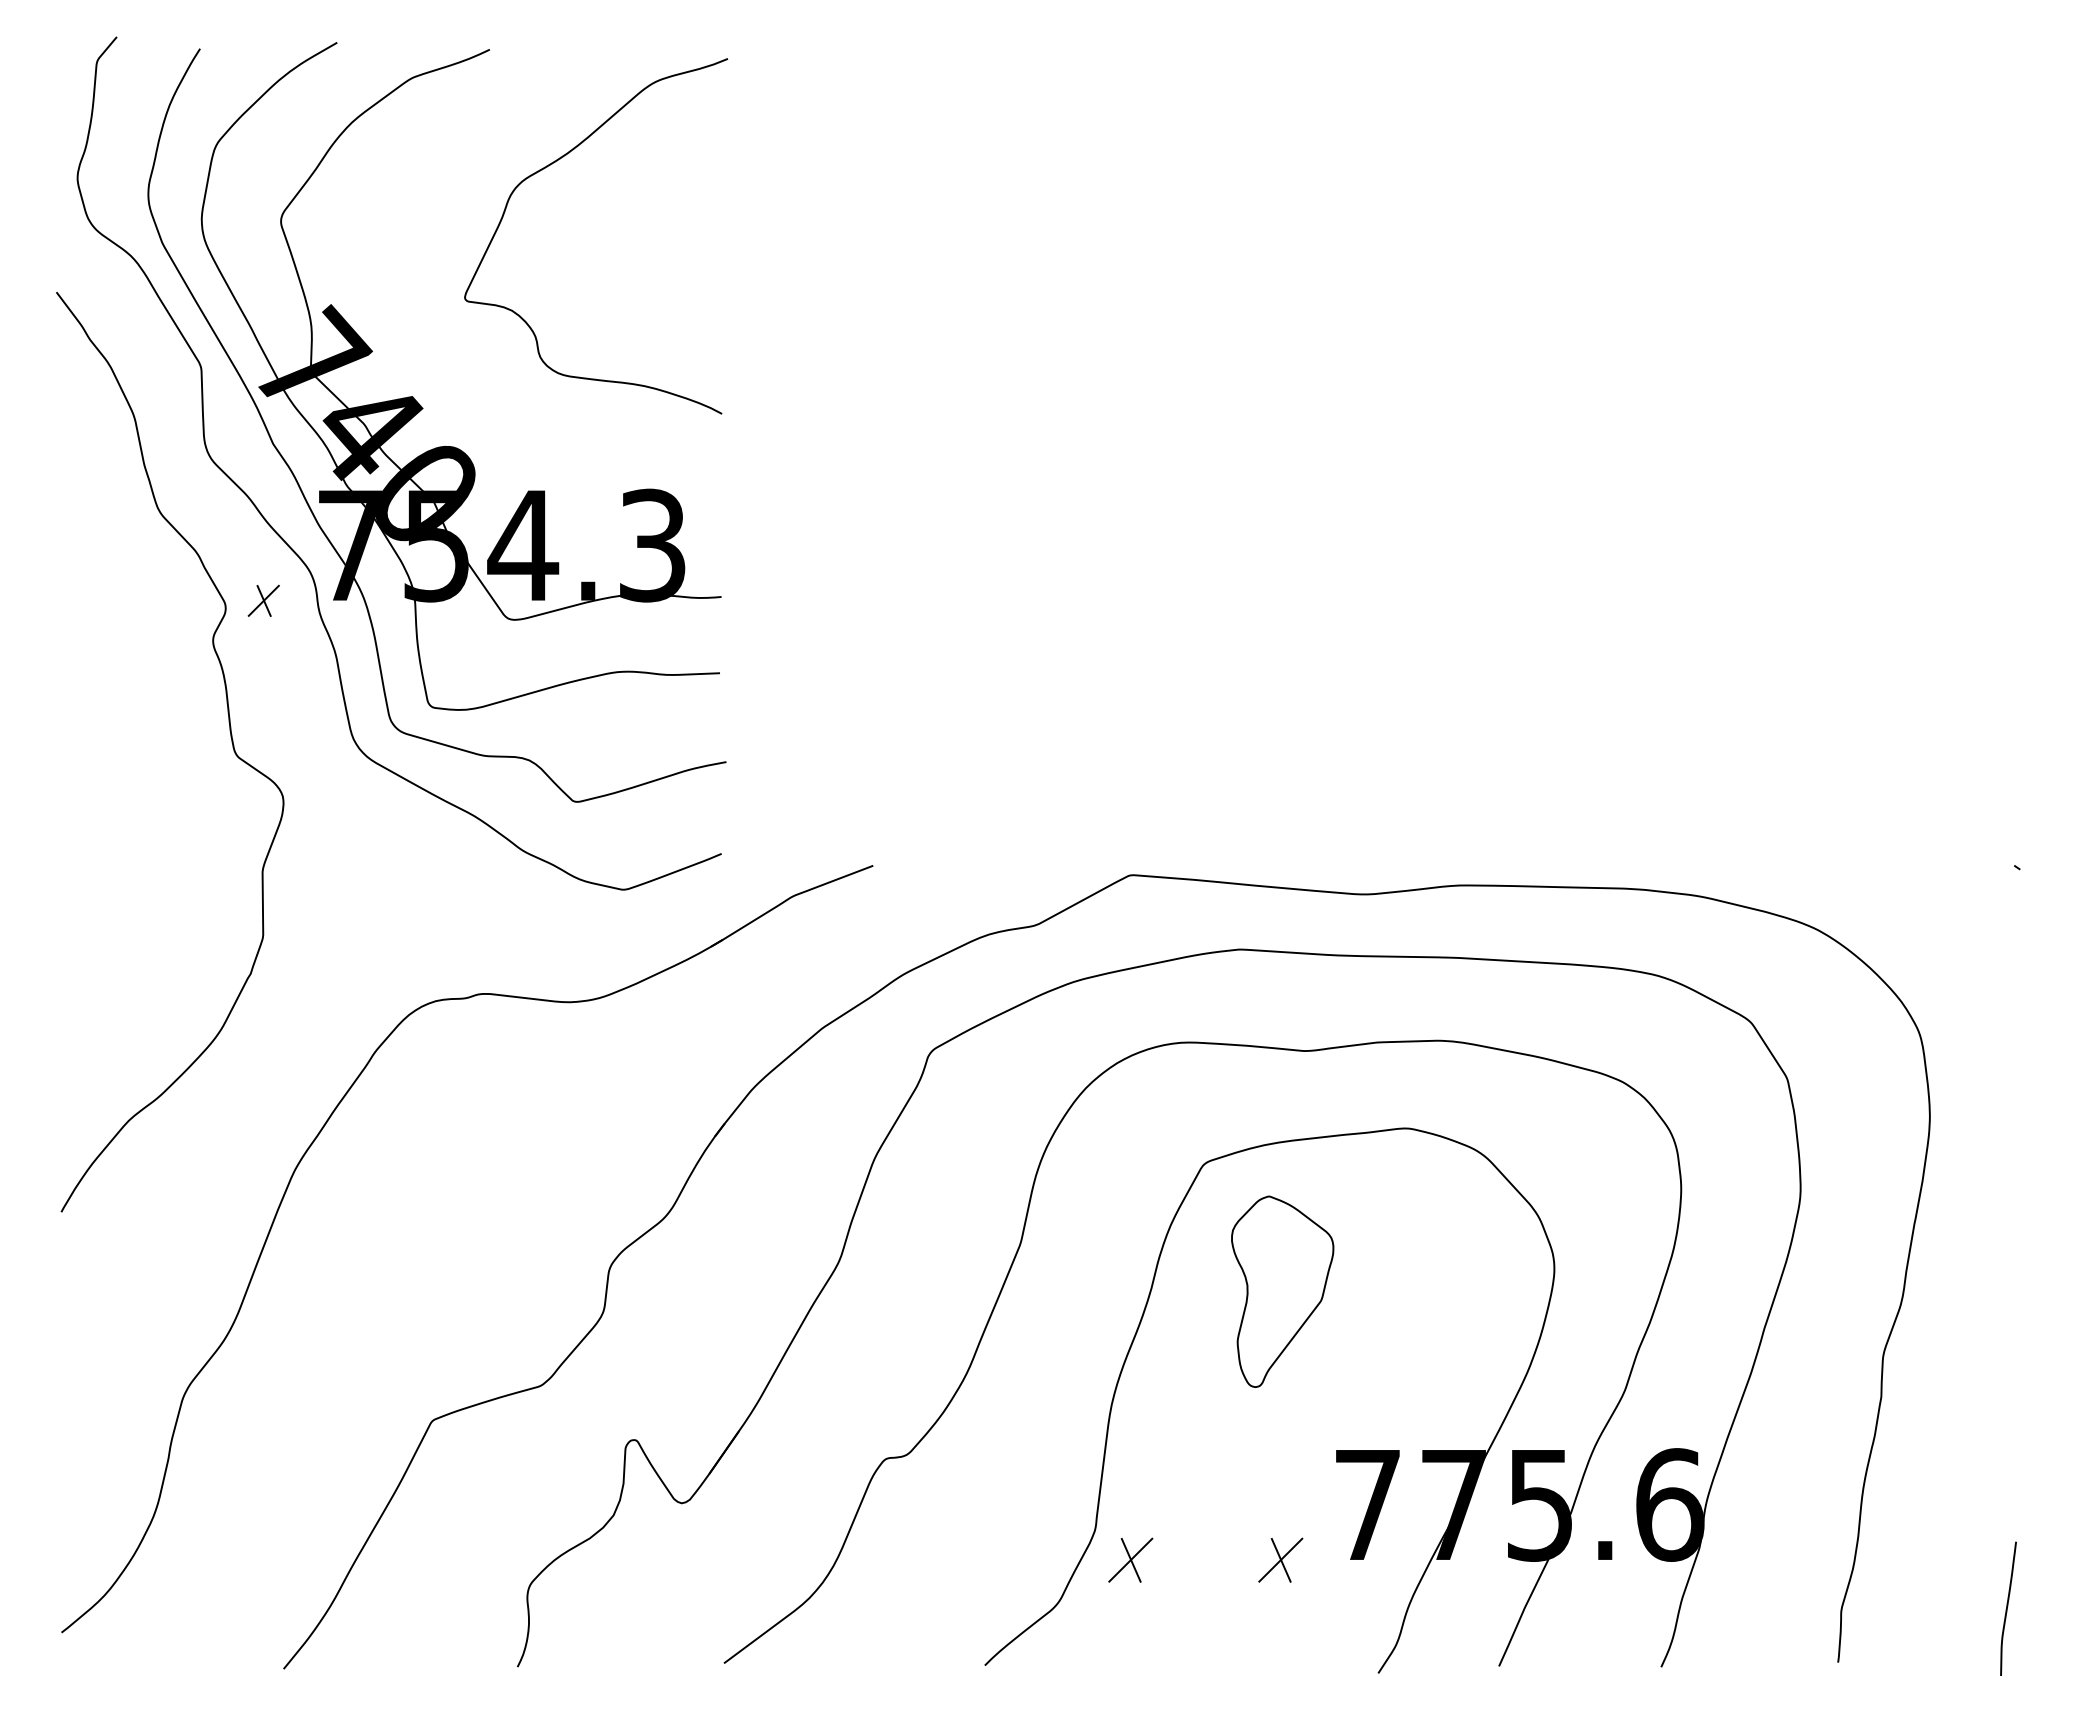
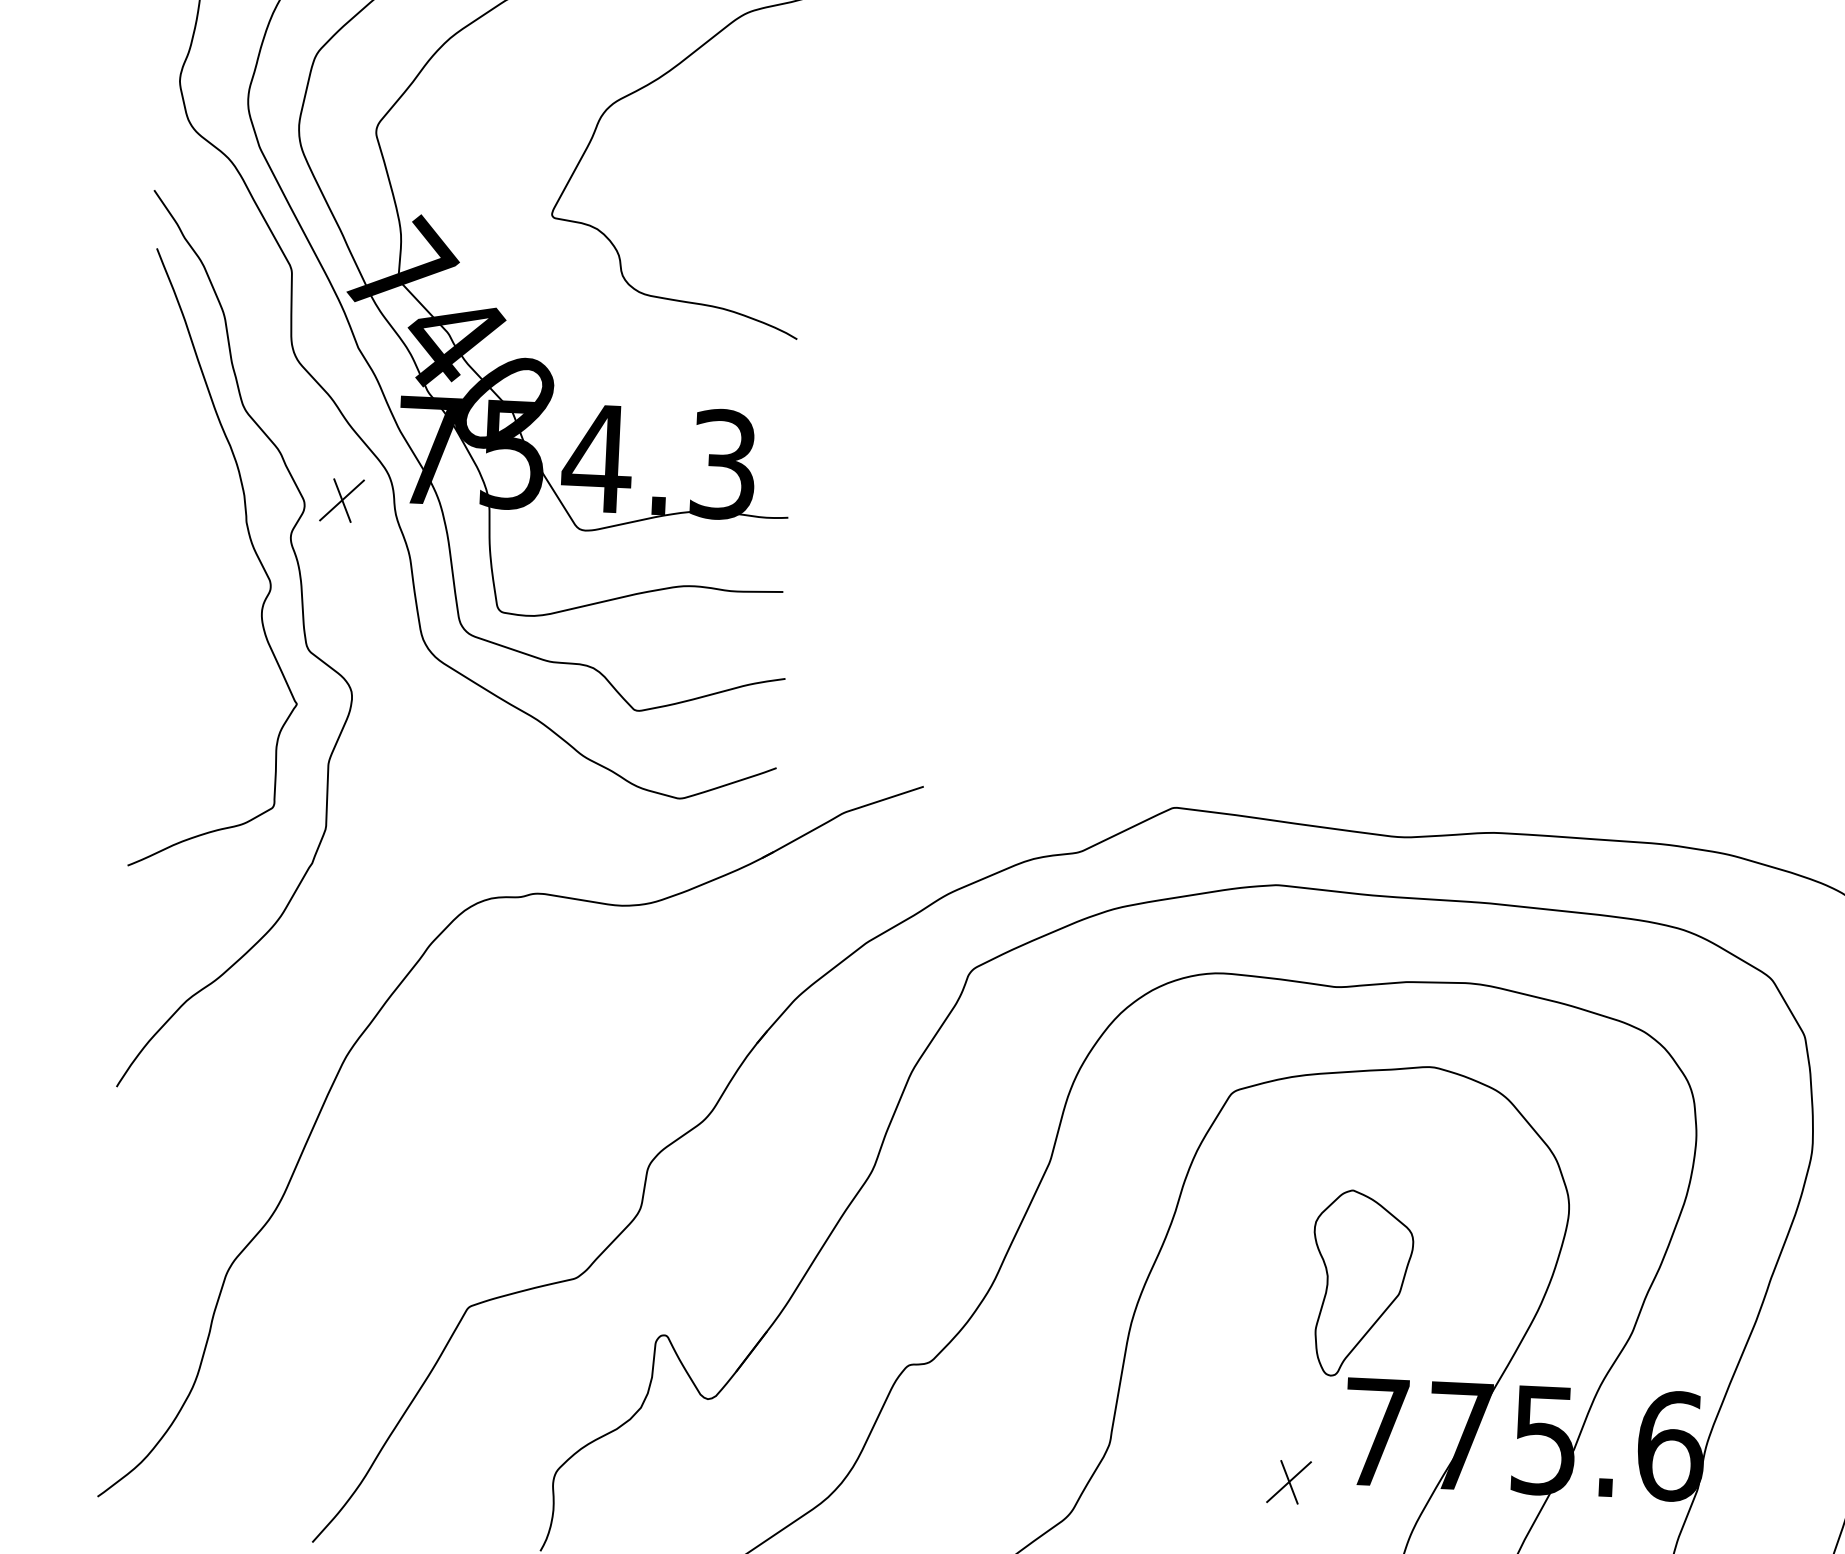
part: (263, 600) -> (341, 500), size x1.43
curve: (174, 653) -> (252, 547), added
part: (1282, 1291) -> (1361, 1283), moved
part: (1130, 1559) -> (1142, 1474), removed

